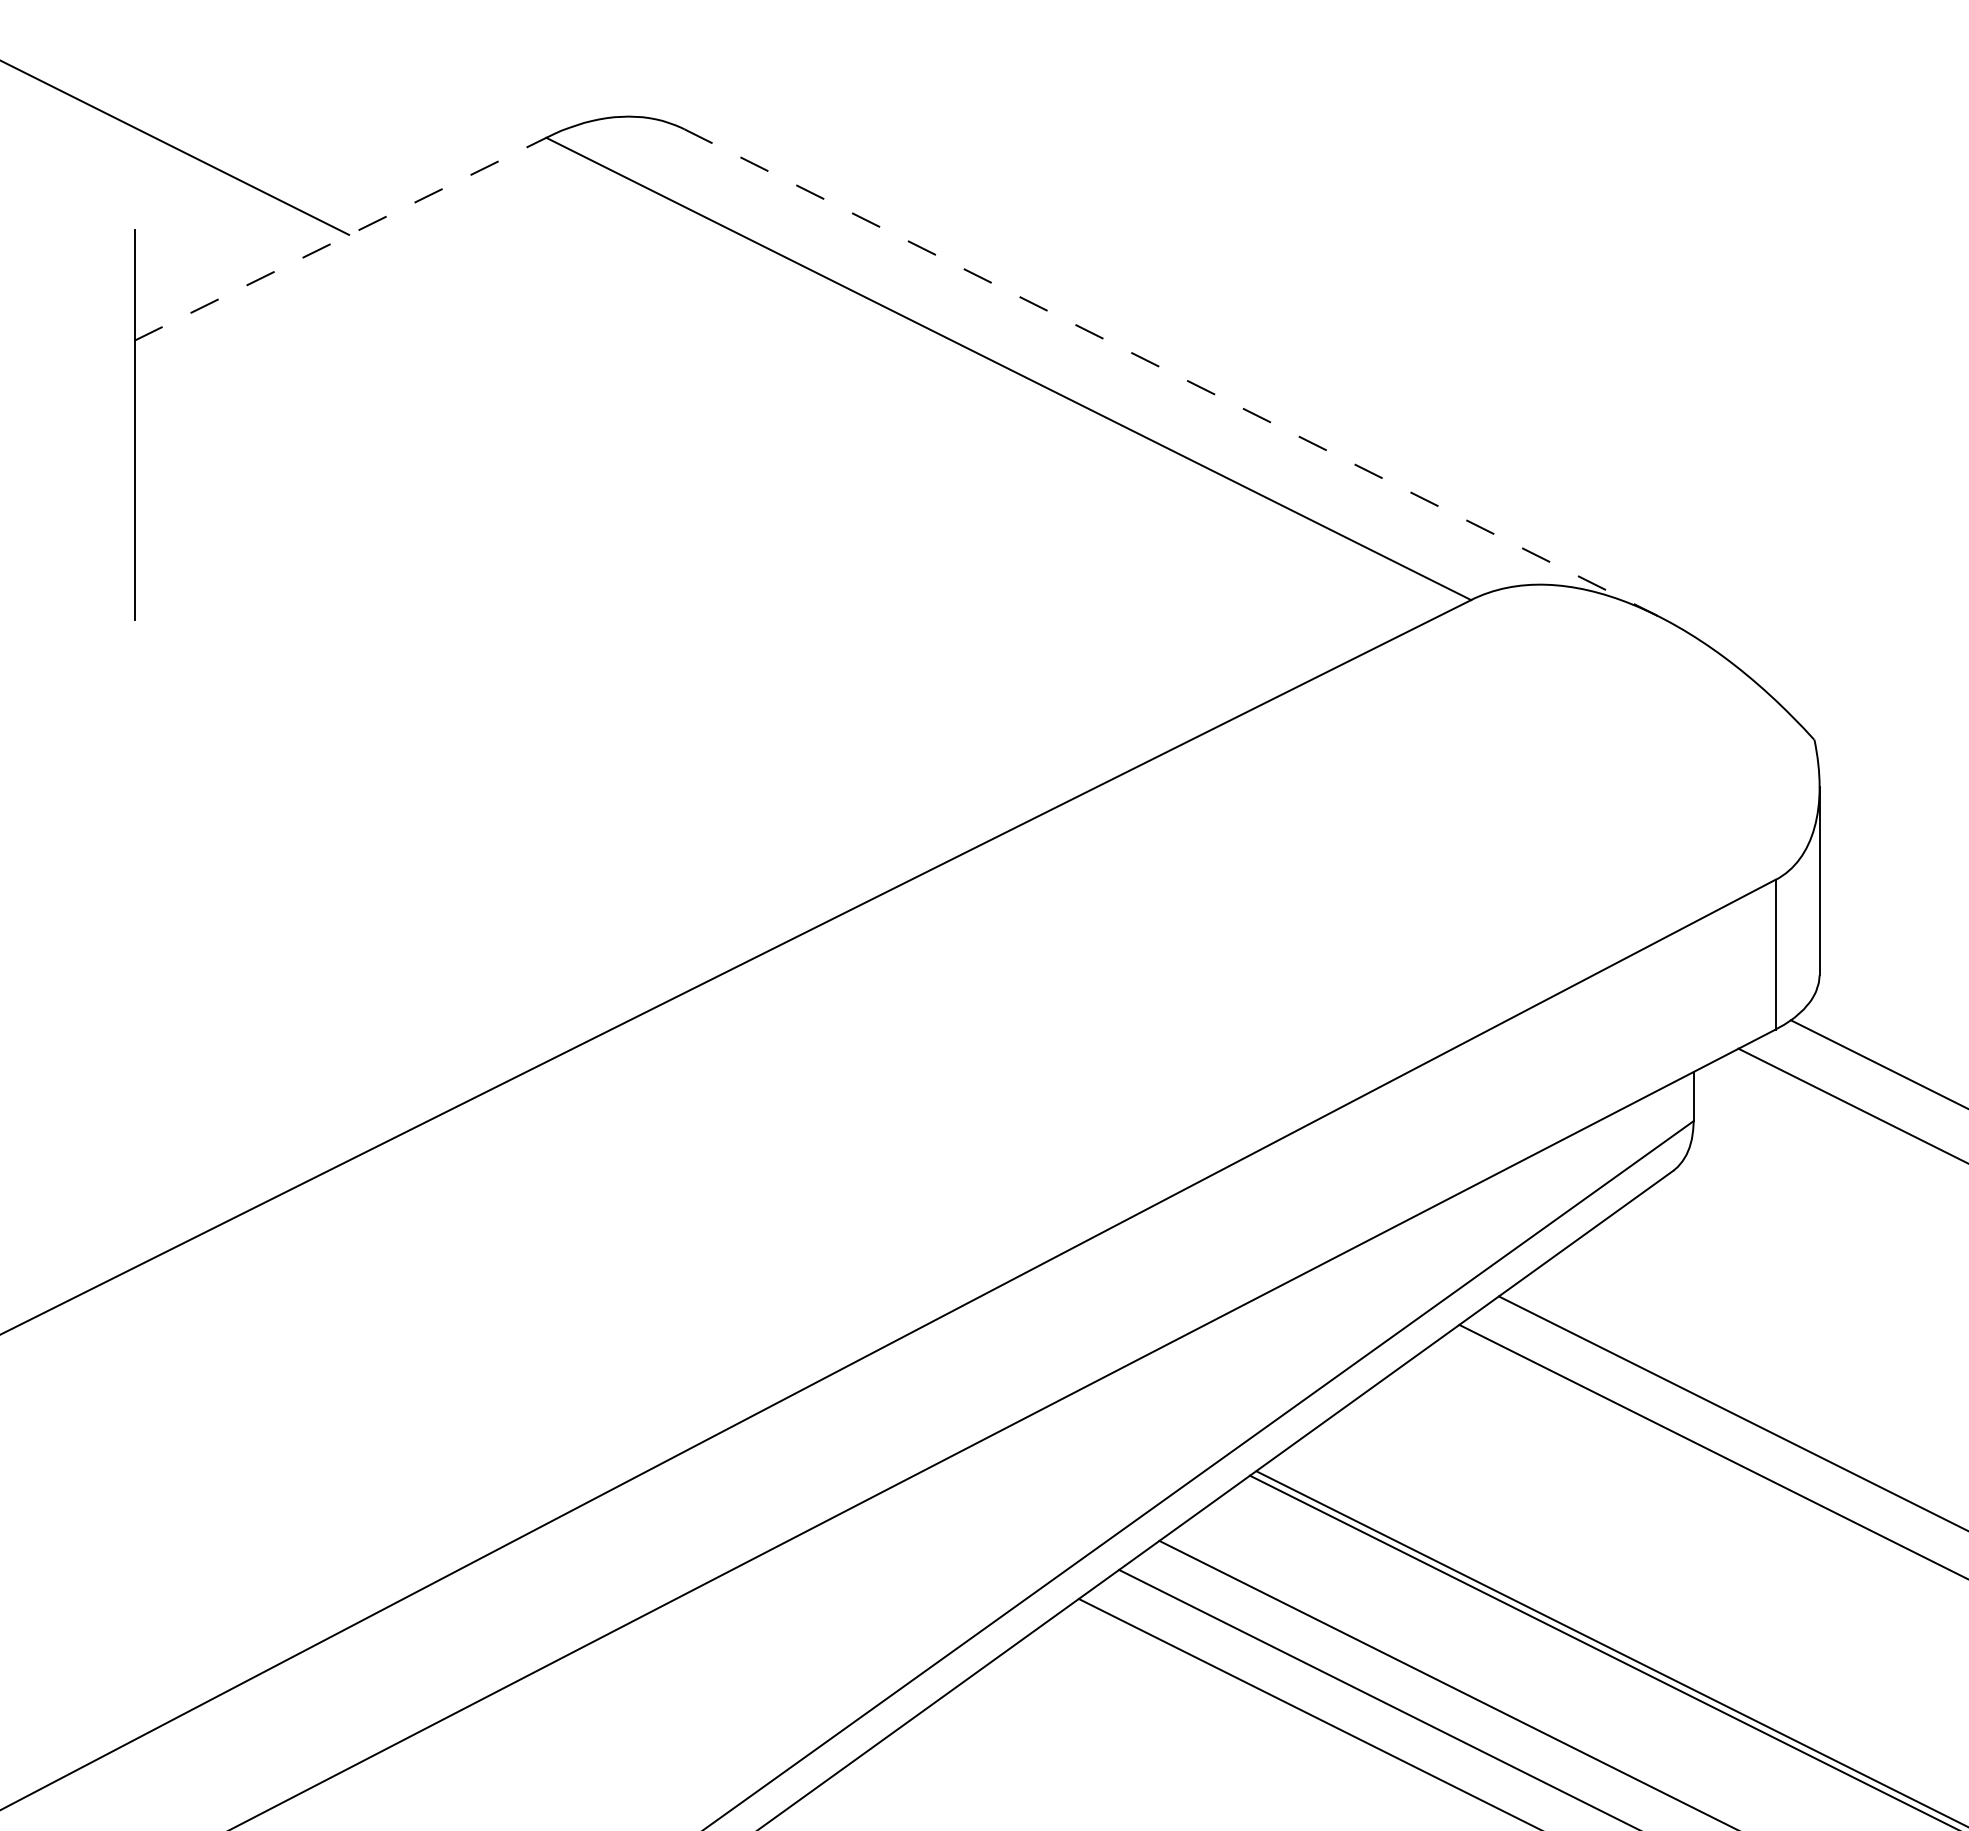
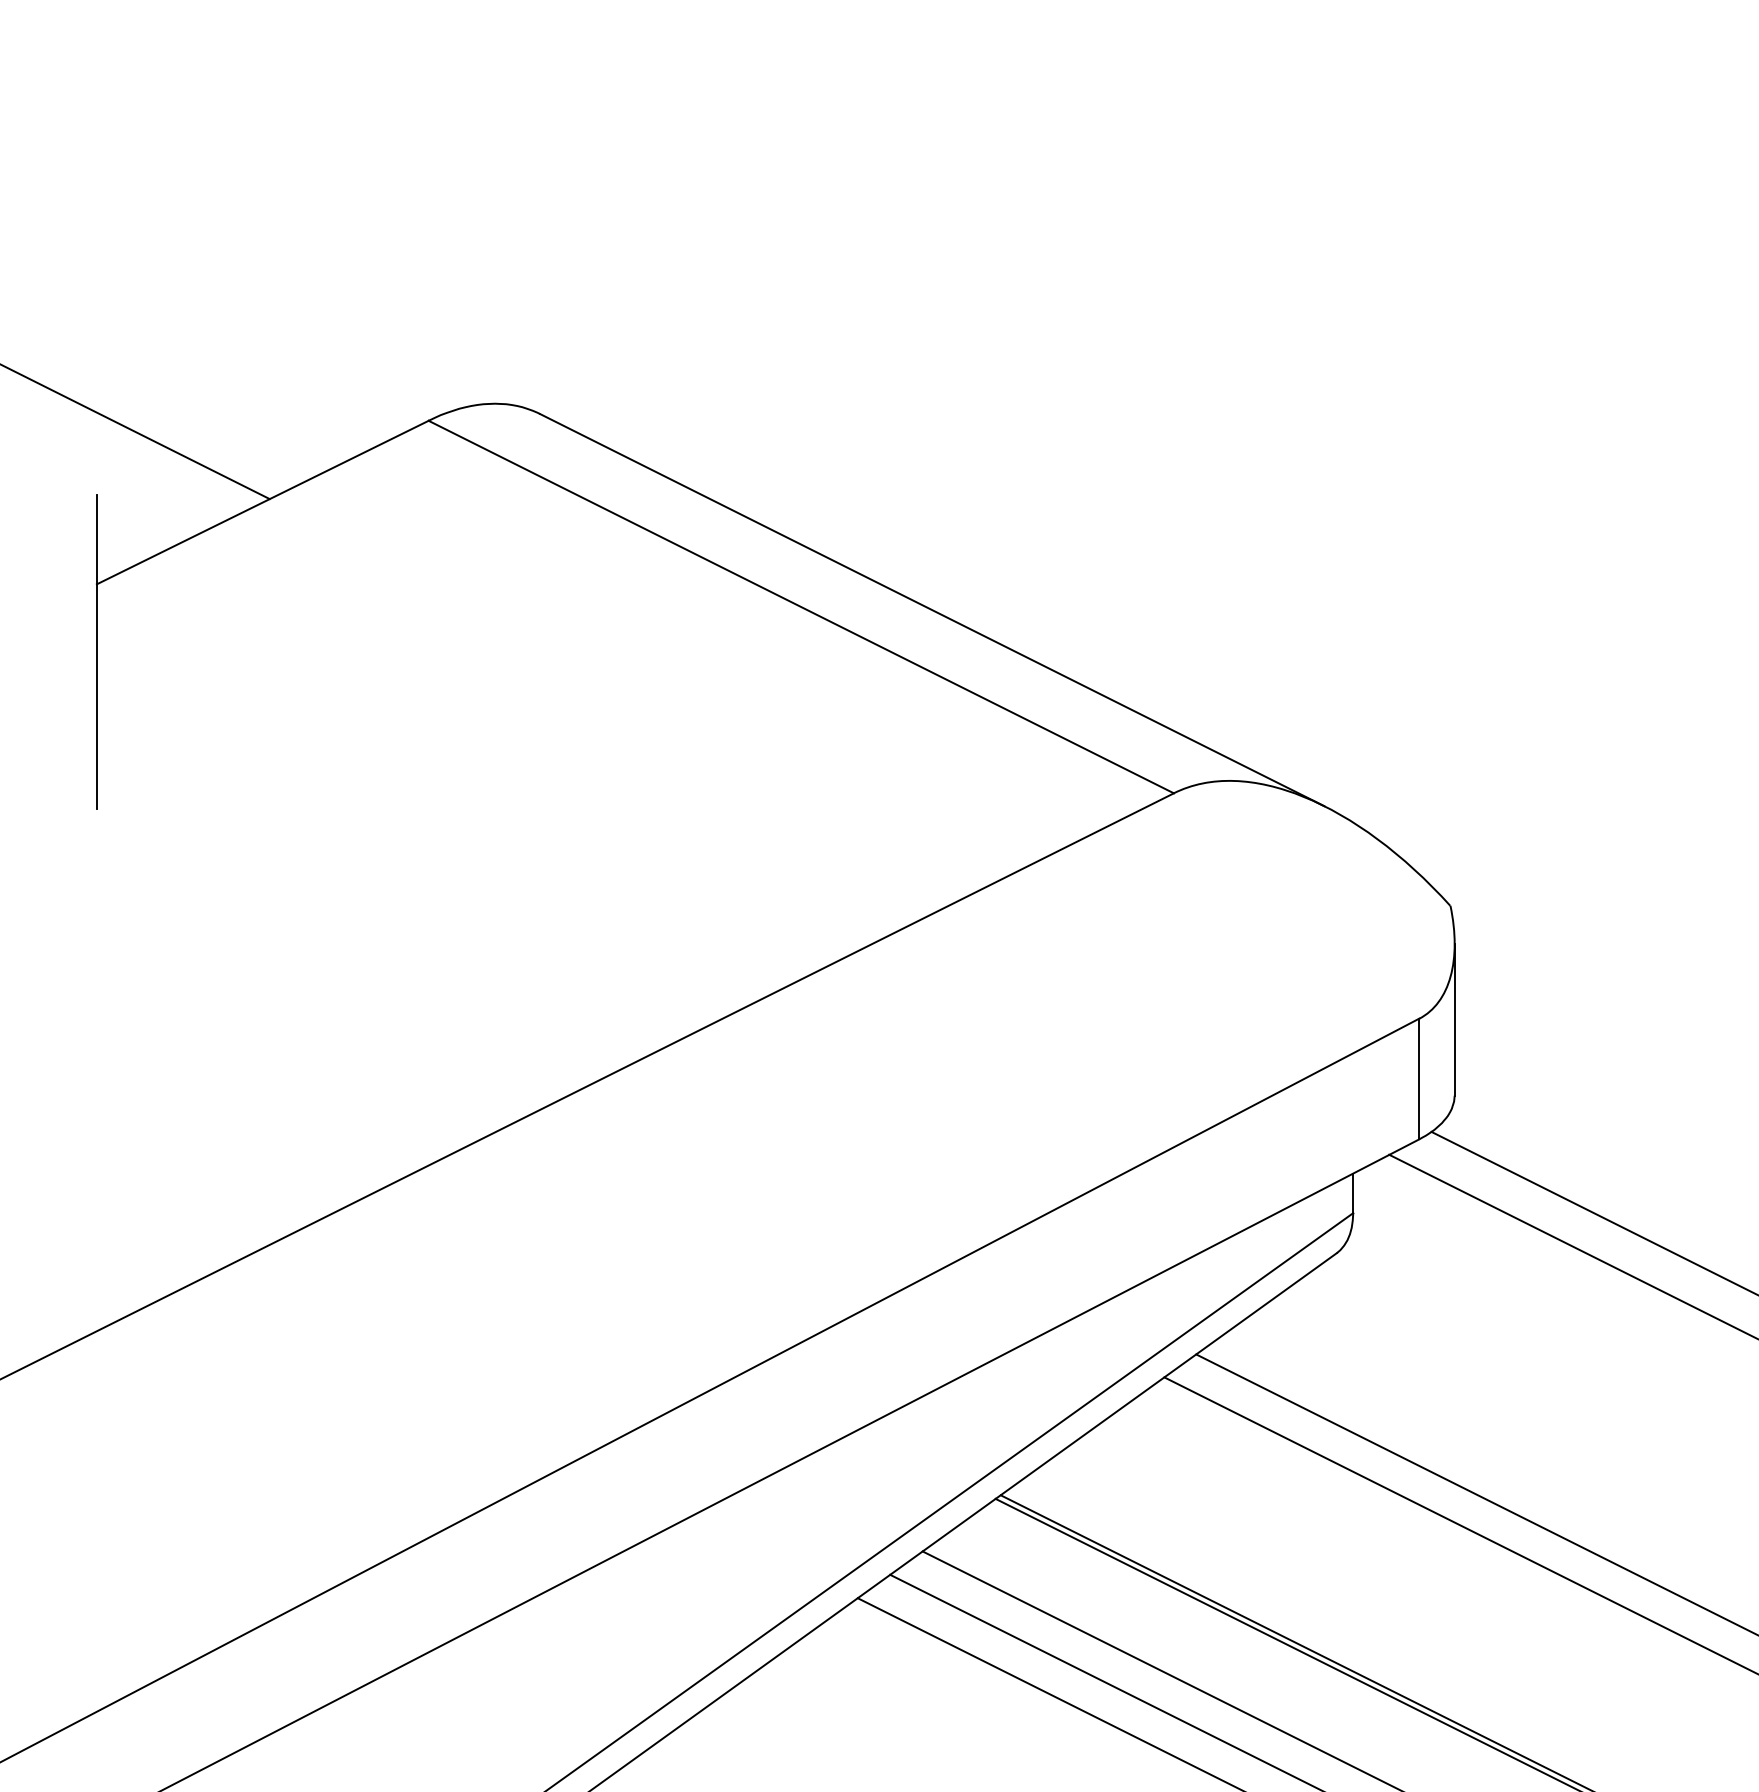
line: (340, 239) -> (262, 502), dashed -> solid
line: (1171, 373) -> (932, 610), dashed -> solid

